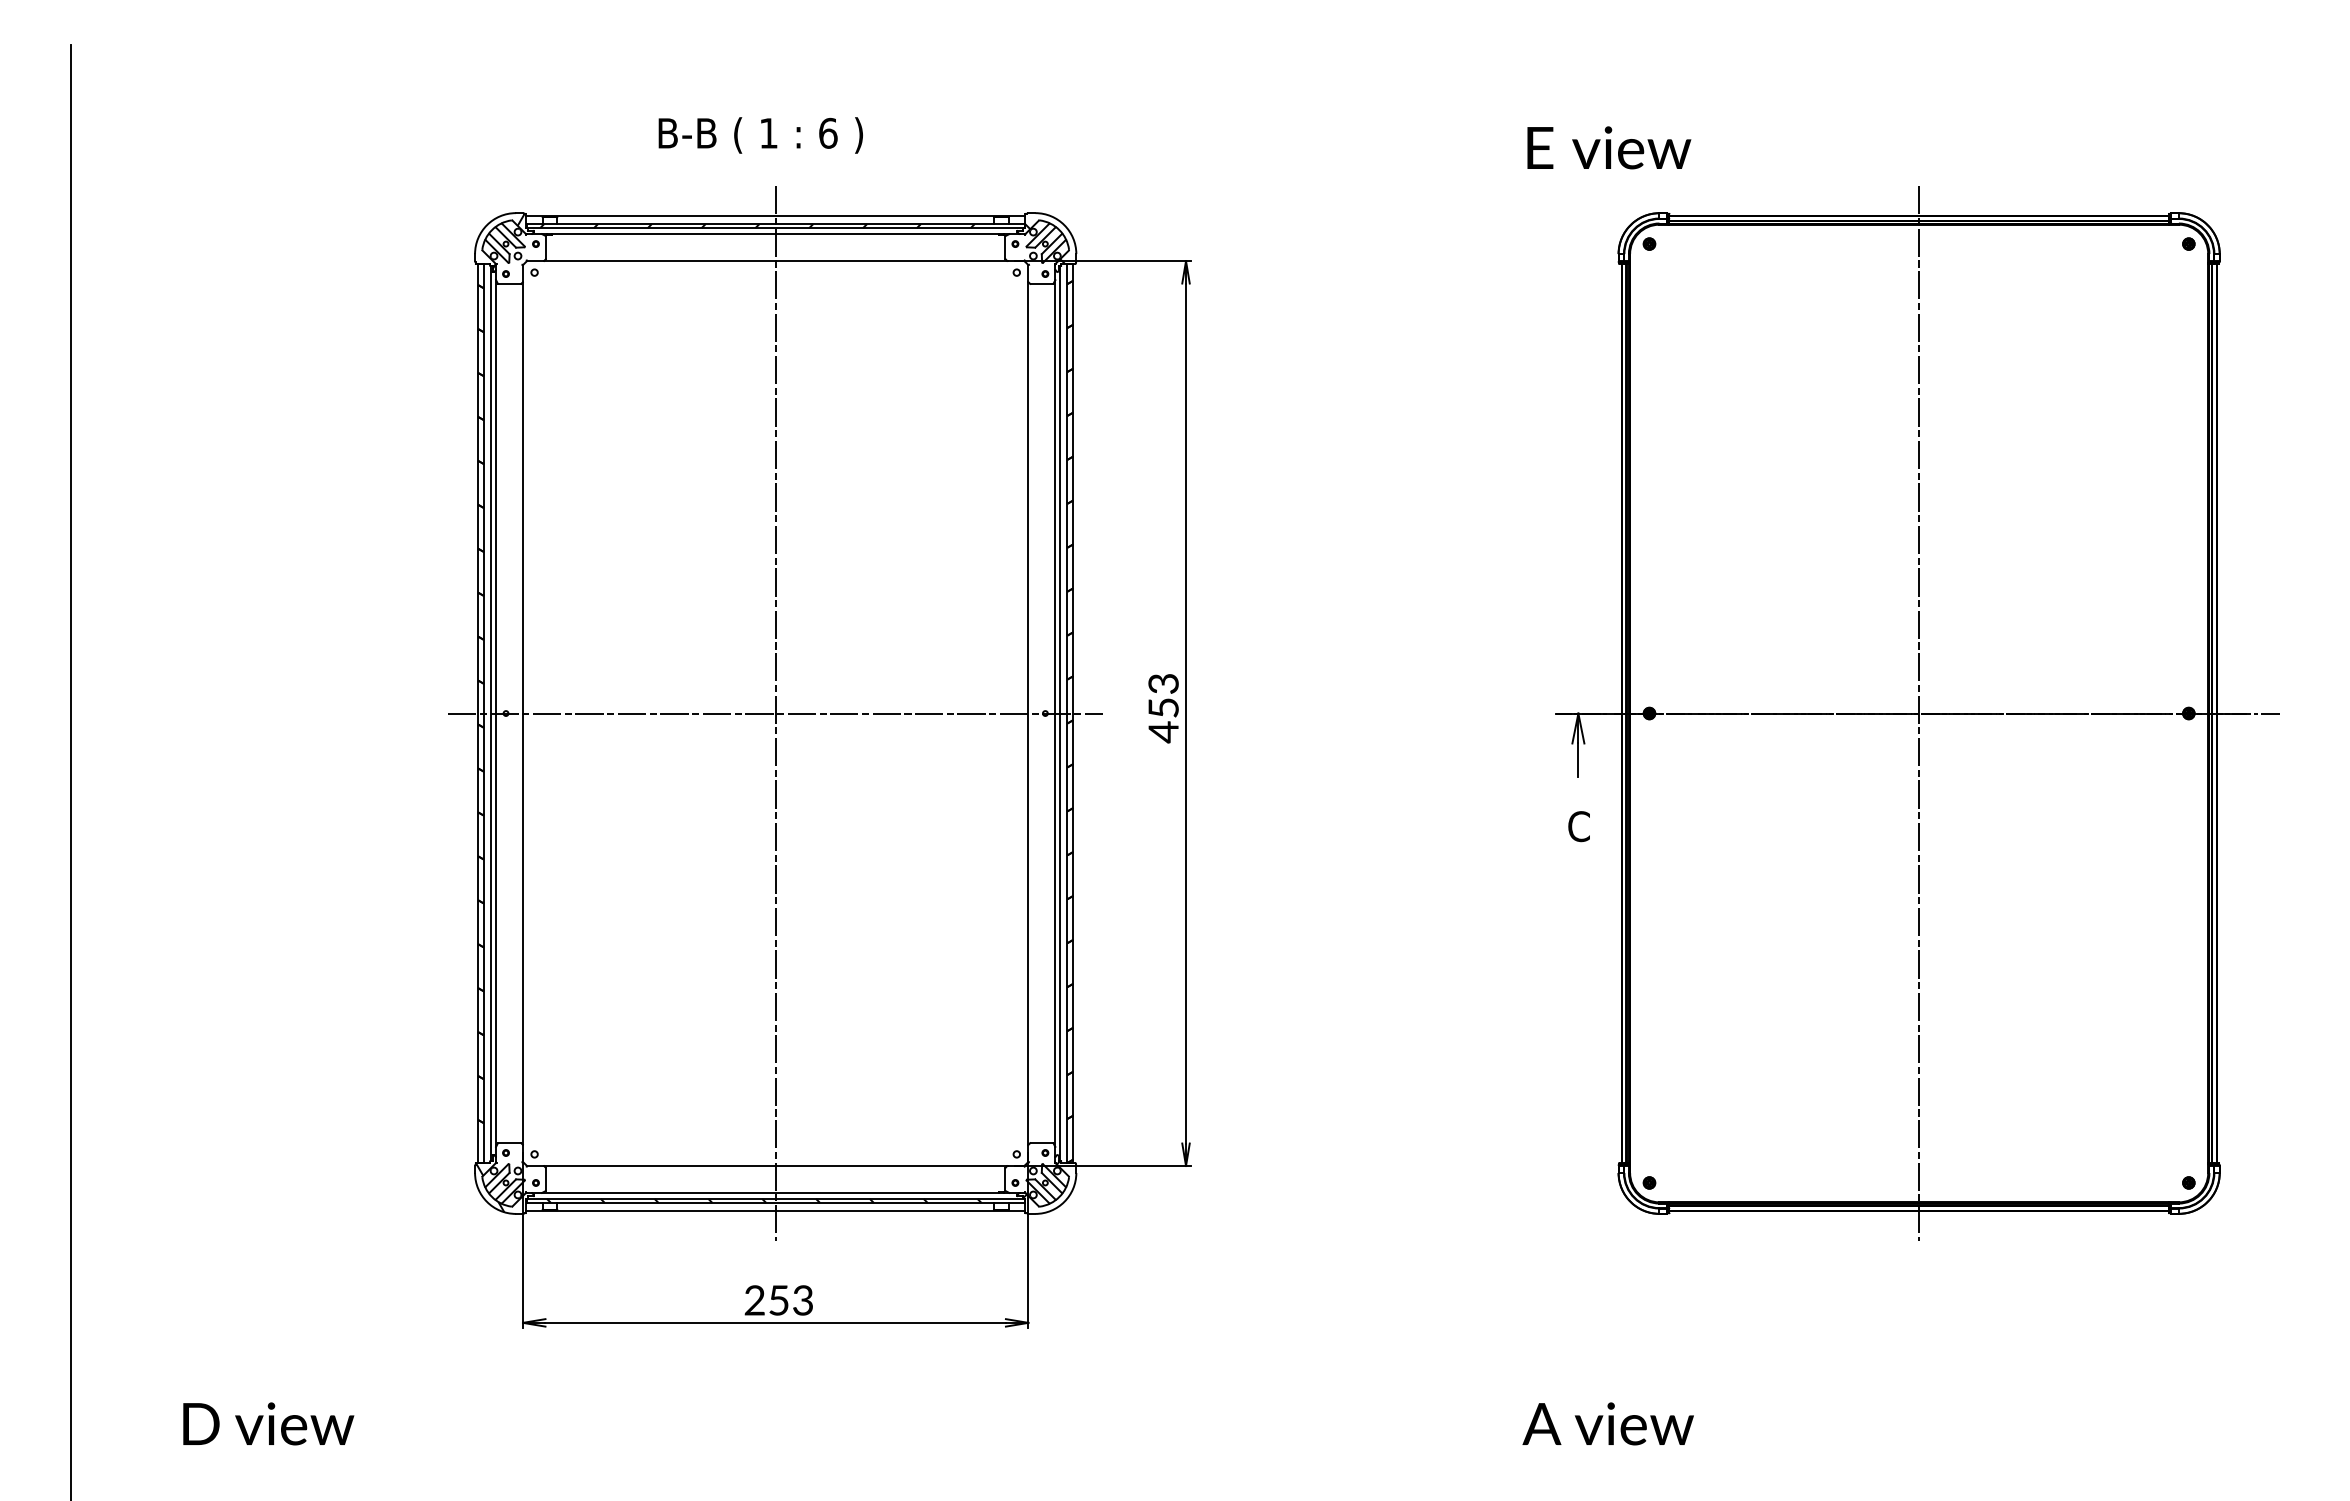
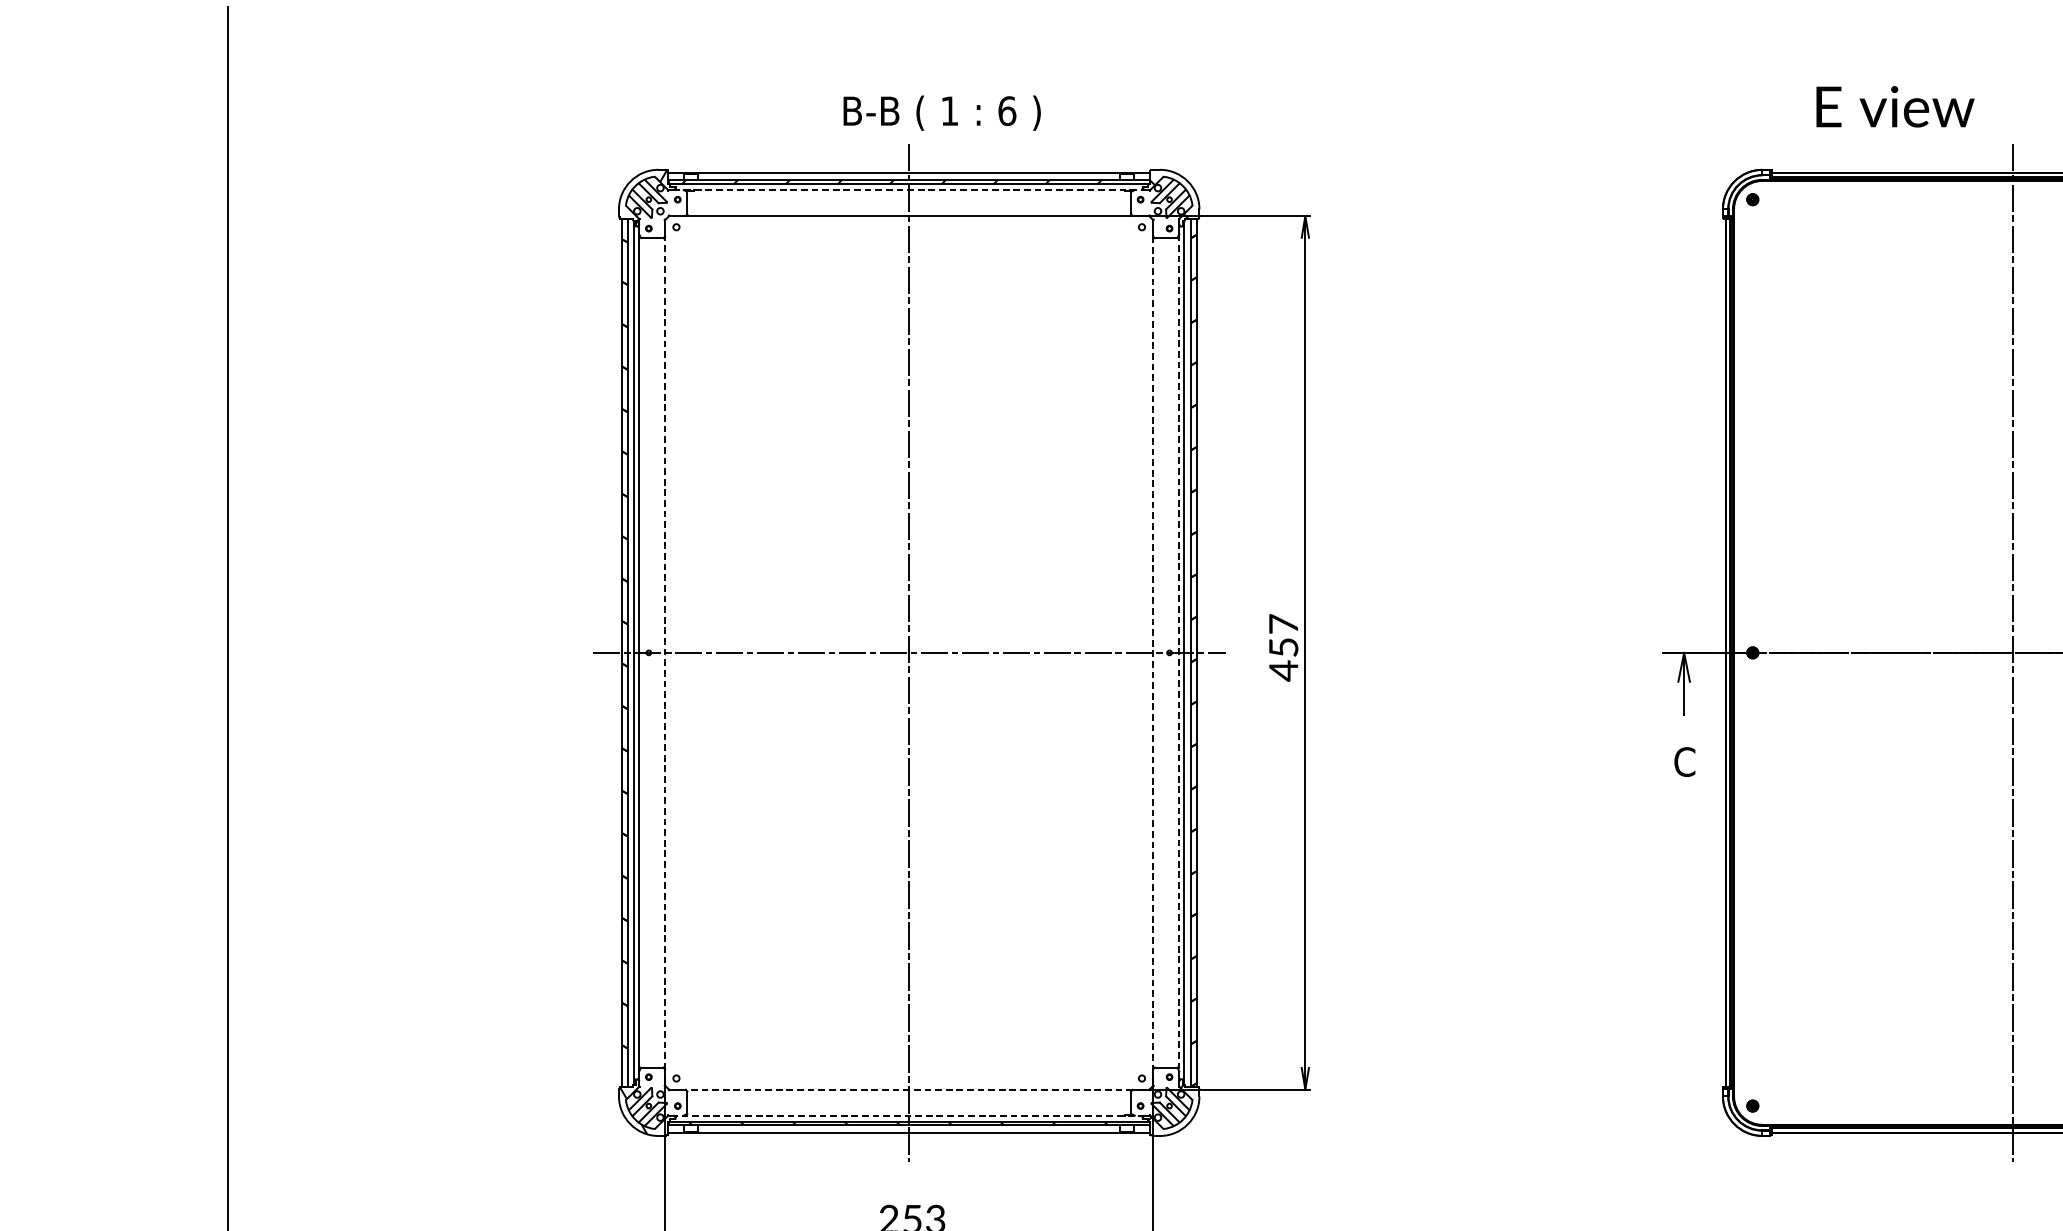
text: (760, 135) -> (941, 113), moved
text: (1609, 147) -> (1895, 106), moved
line: (776, 234) -> (909, 190), solid -> dashed
text: (1163, 683) -> (1283, 623), 453 -> 457
line: (523, 713) -> (665, 652), solid -> dashed
line: (1028, 713) -> (1153, 652), solid -> dashed
line: (1055, 713) -> (1179, 652), solid -> dashed
line: (775, 1165) -> (909, 1089), solid -> dashed
line: (775, 1192) -> (909, 1115), solid -> dashed

